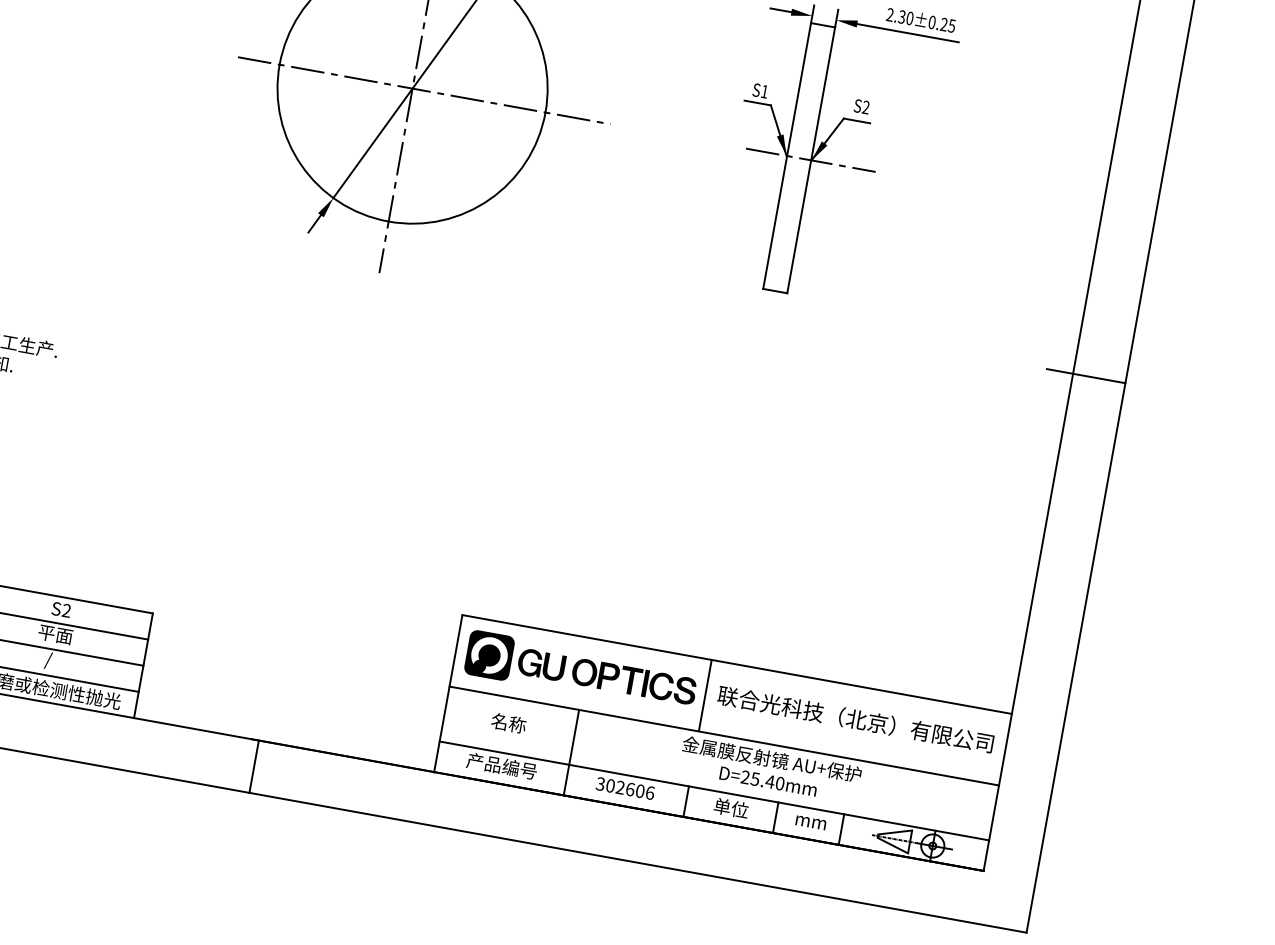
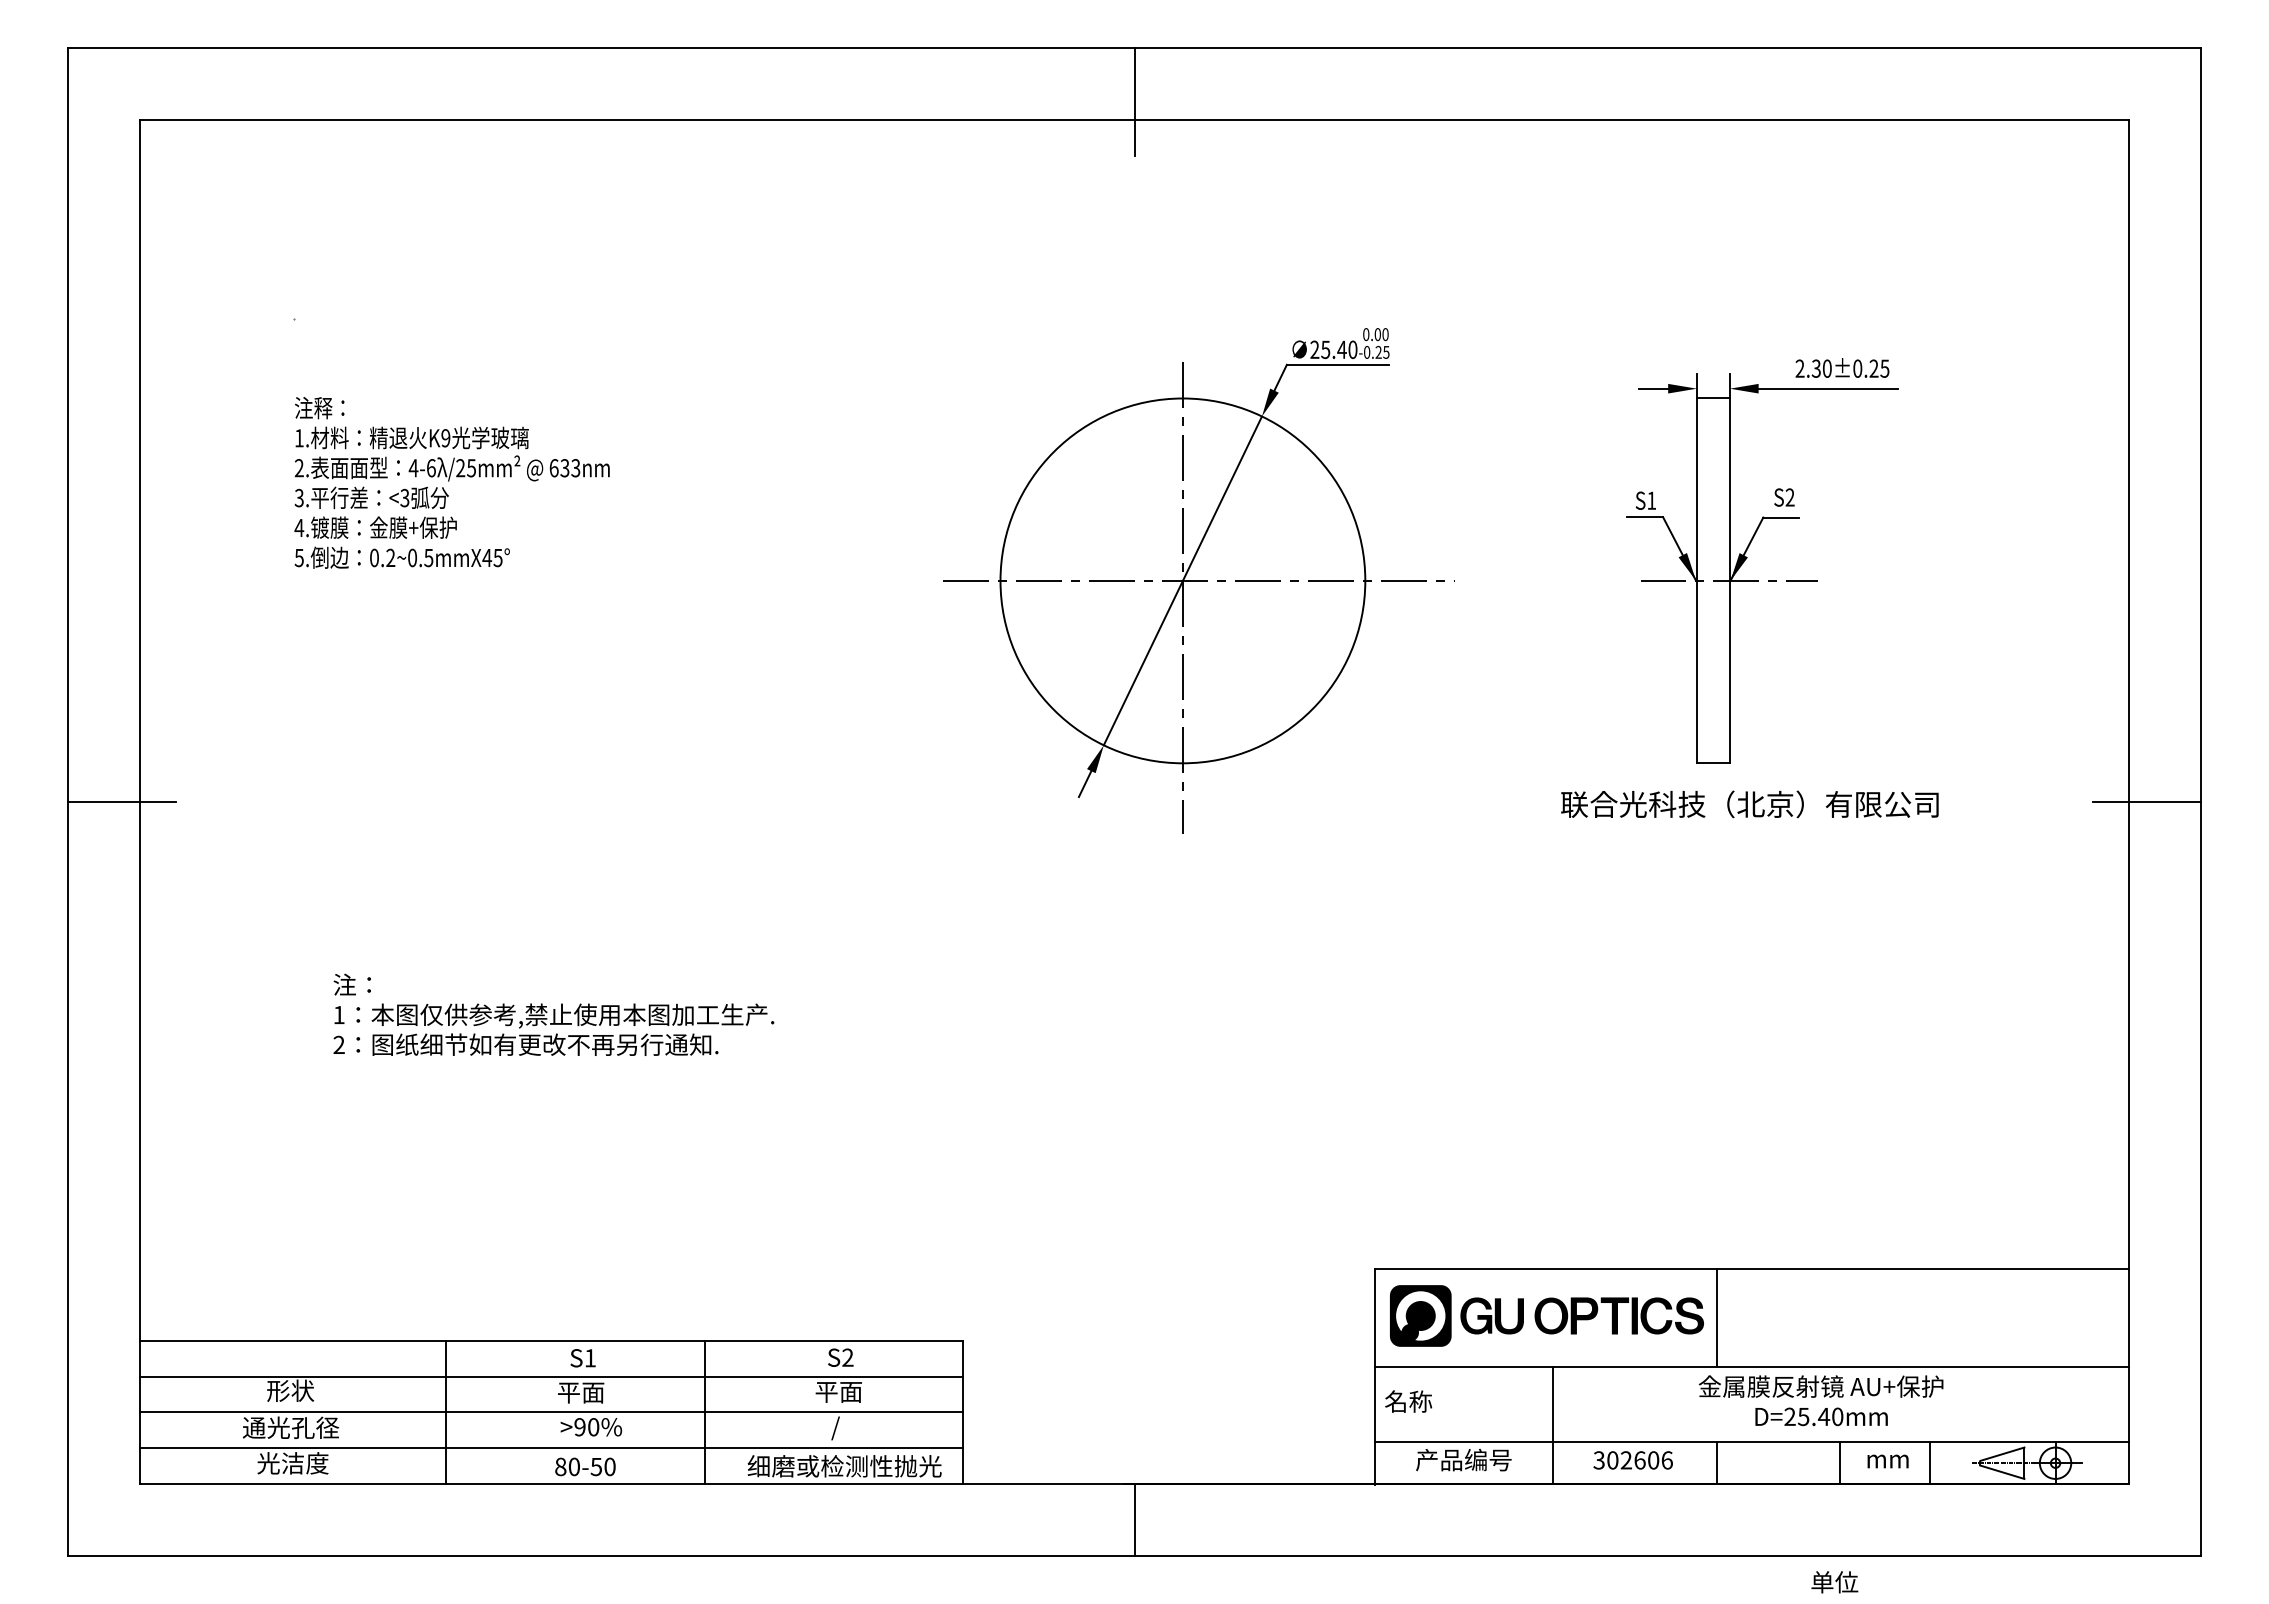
text: (855, 719) -> (1749, 804), moved
text: (508, 723) -> (1408, 1401), moved
text: (731, 808) -> (1834, 1582), moved

